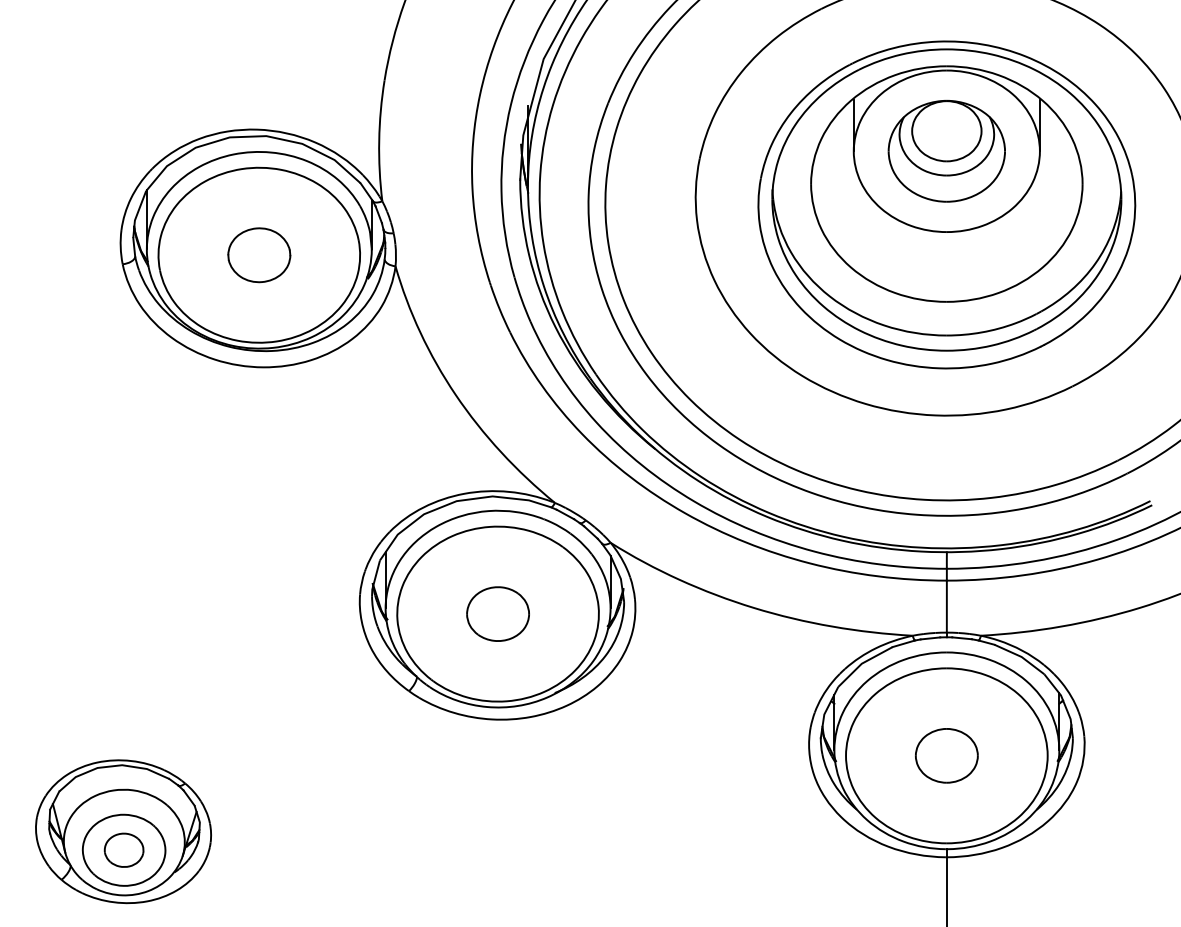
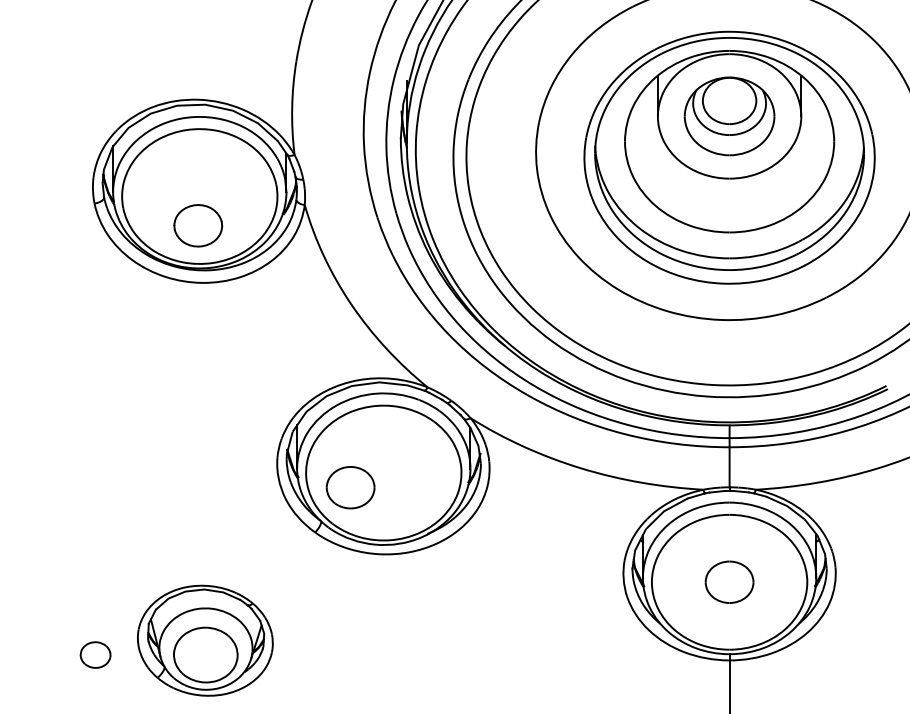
part: (259, 255) -> (198, 225), moved
part: (497, 613) -> (350, 487), moved
part: (123, 831) -> (205, 640), moved

